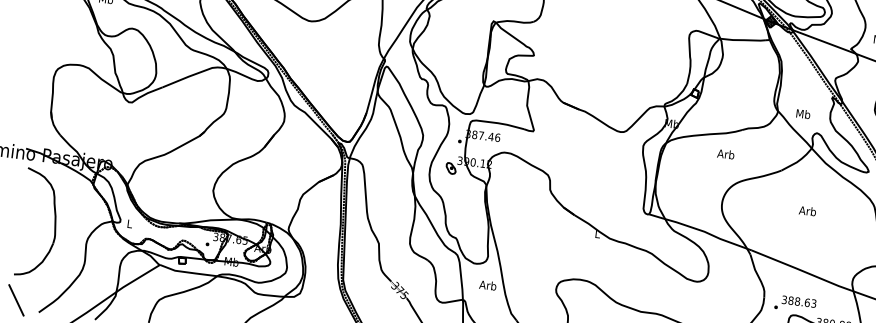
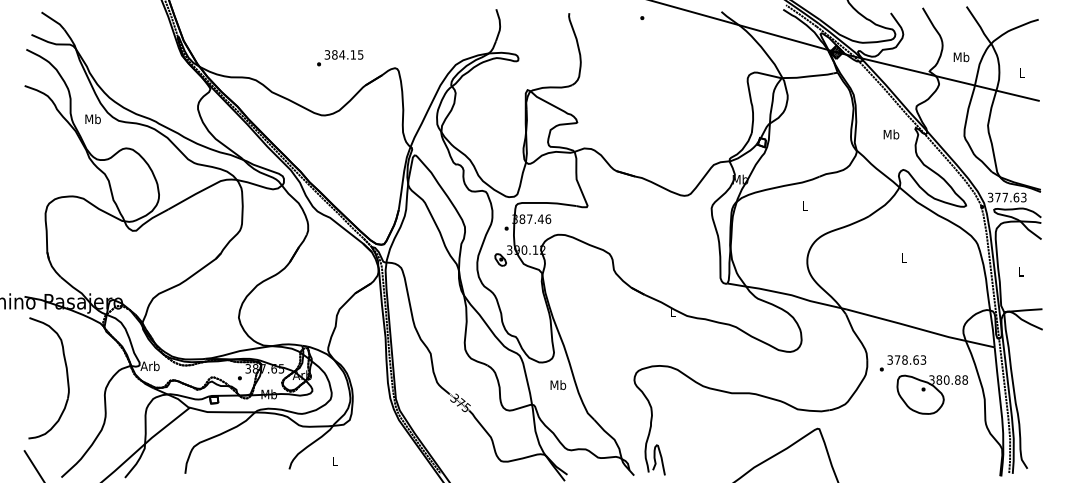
text: (803, 114) -> (891, 134), moved
text: (725, 153) -> (804, 205), Arb -> L
text: (807, 210) -> (903, 257), Arb -> L
text: (128, 224) -> (149, 366), L -> Arb
text: (487, 285) -> (557, 385), Arb -> Mb
text: (791, 300) -> (897, 359), 388.63 -> 378.63

